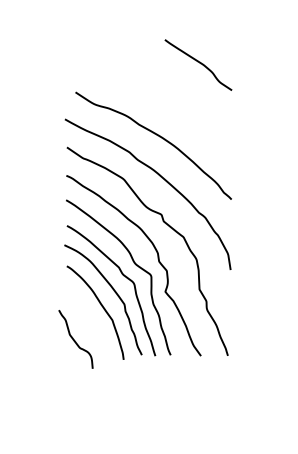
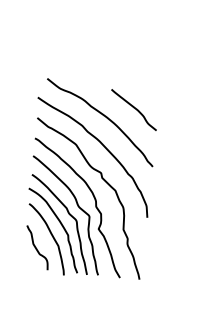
curve: (199, 63) -> (134, 108), moved
curve: (74, 339) -> (36, 247), moved

